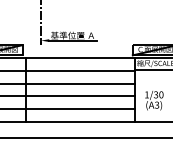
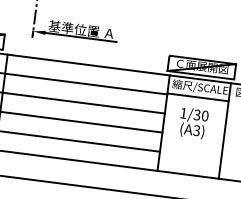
text: (154, 100) -> (193, 123), moved

